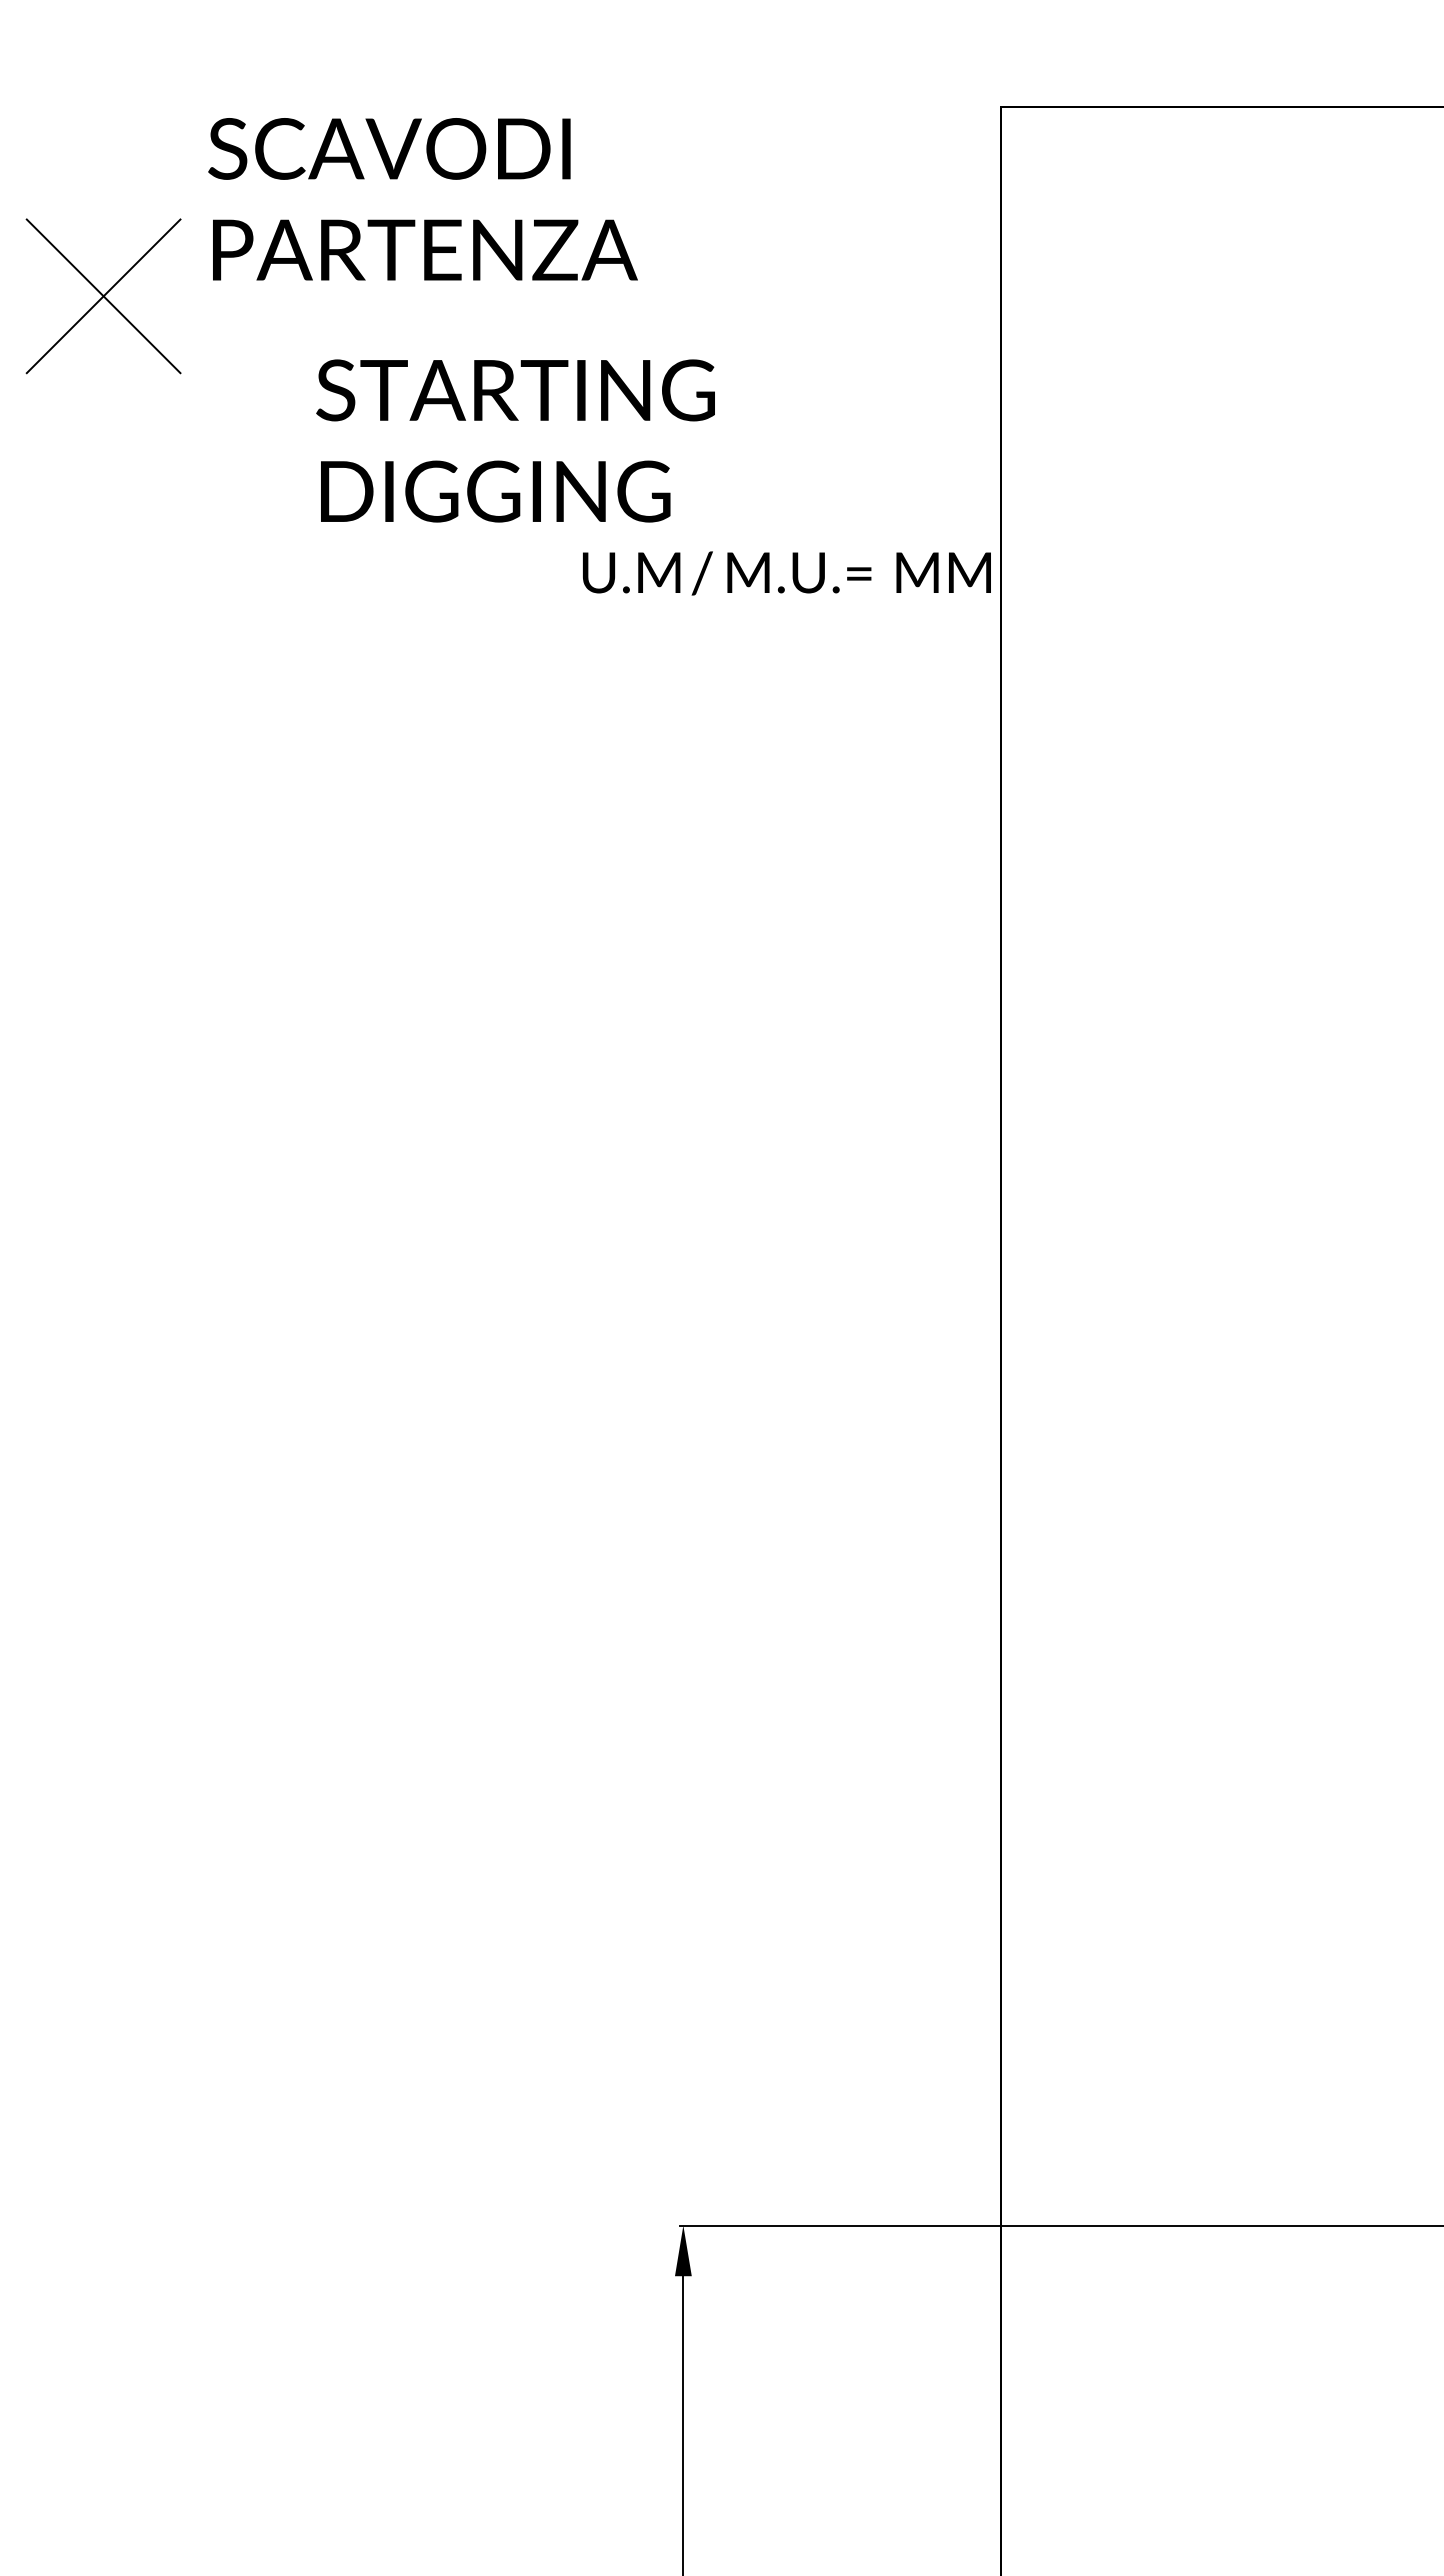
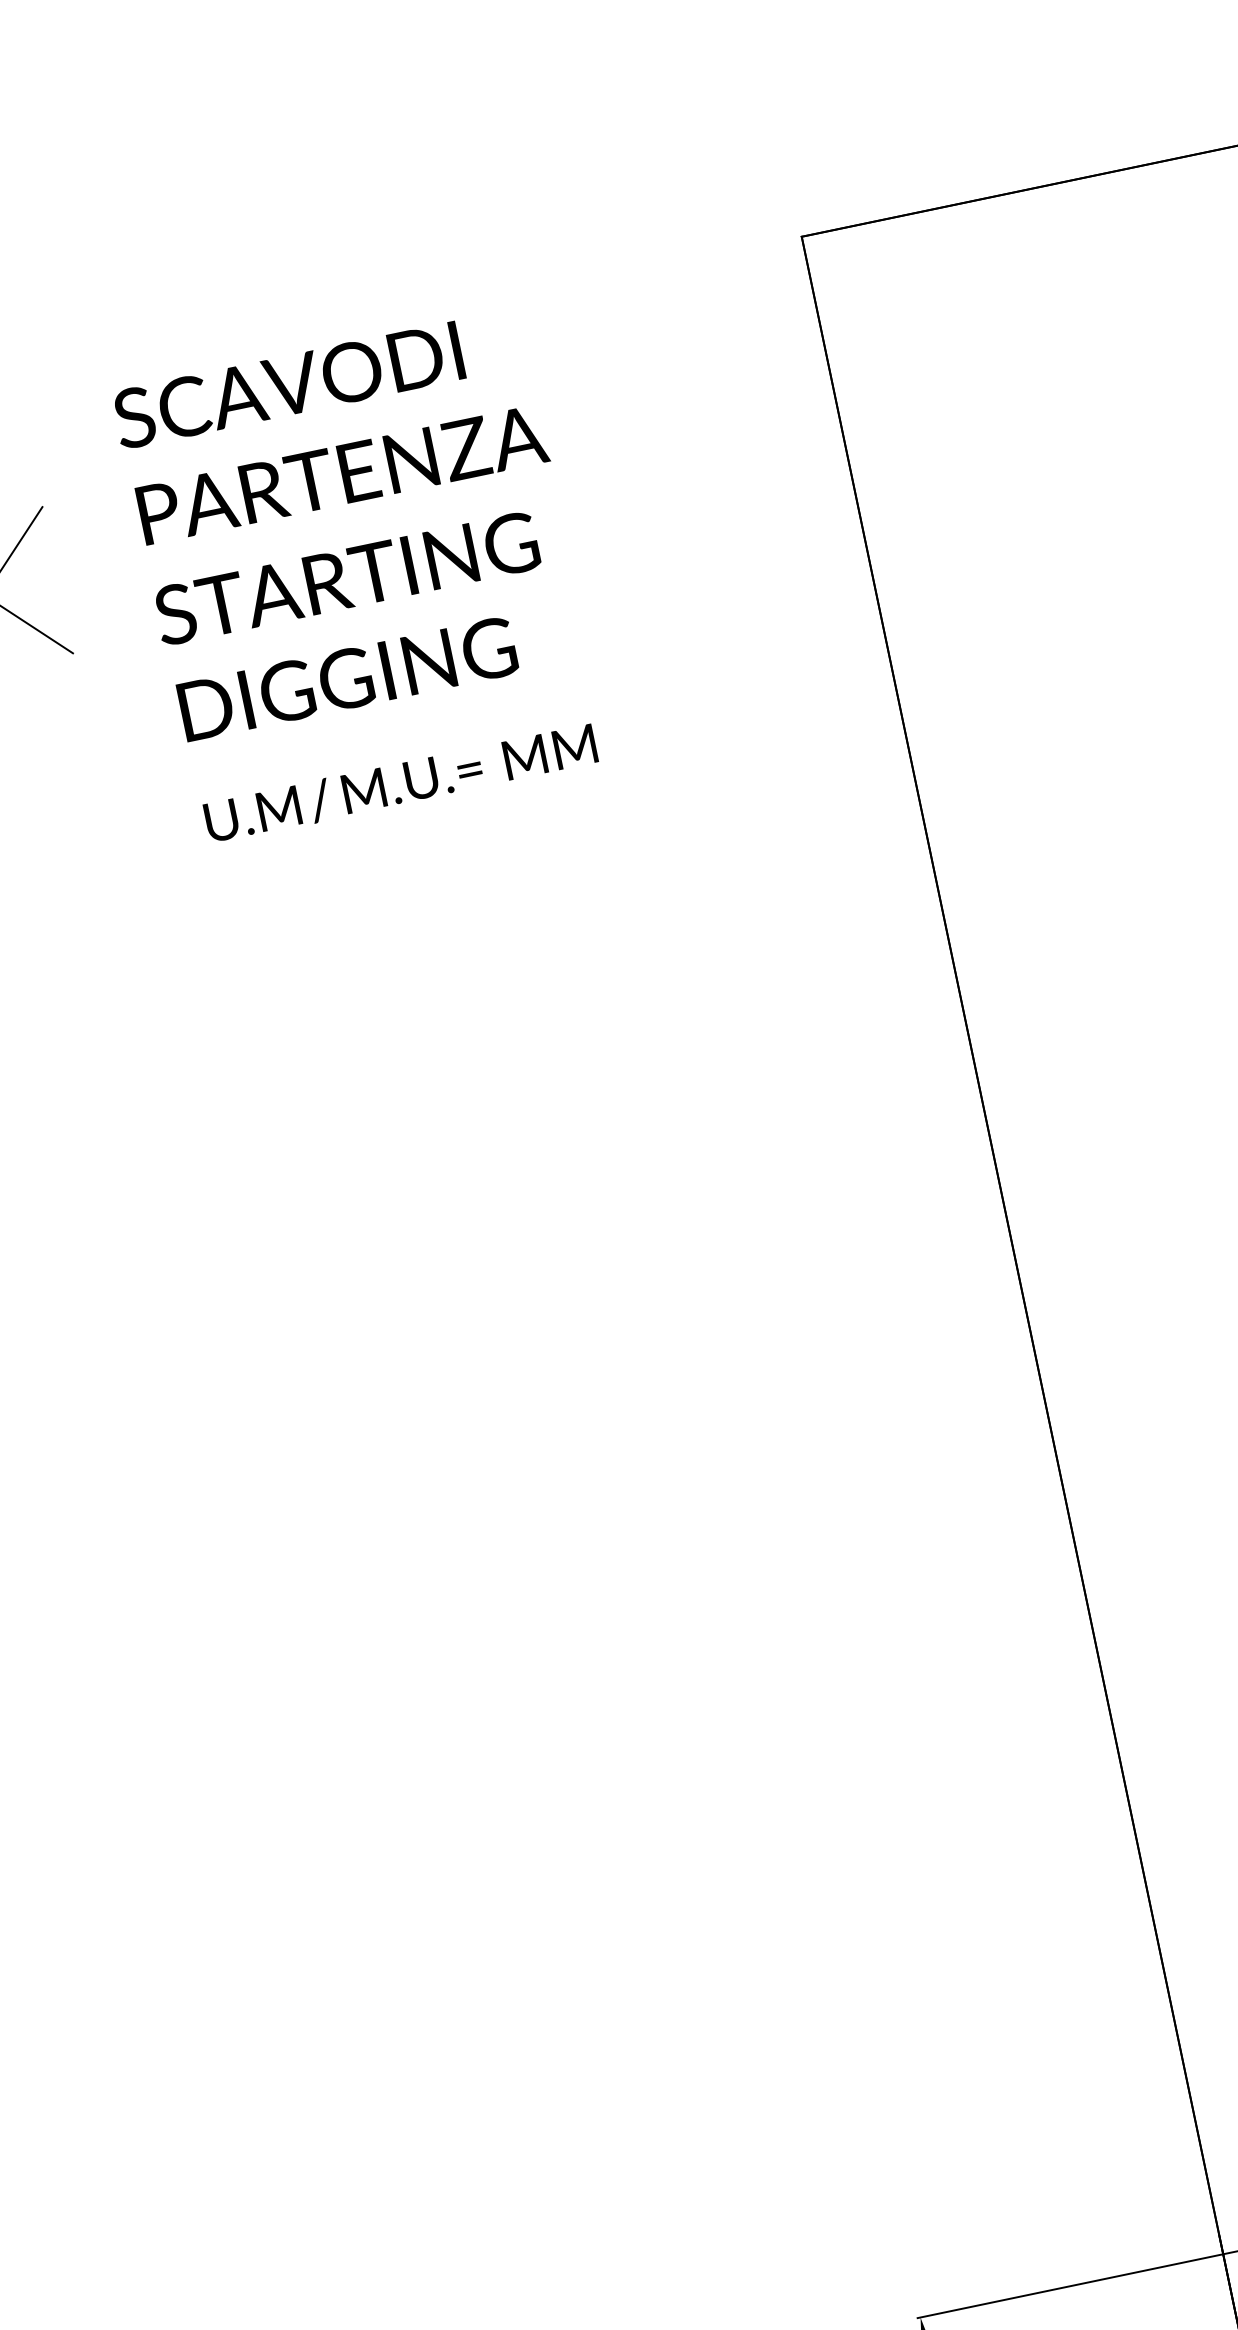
text: (422, 199) -> (329, 427), moved
text: (515, 440) -> (356, 626), moved
text: (786, 573) -> (400, 784), moved

